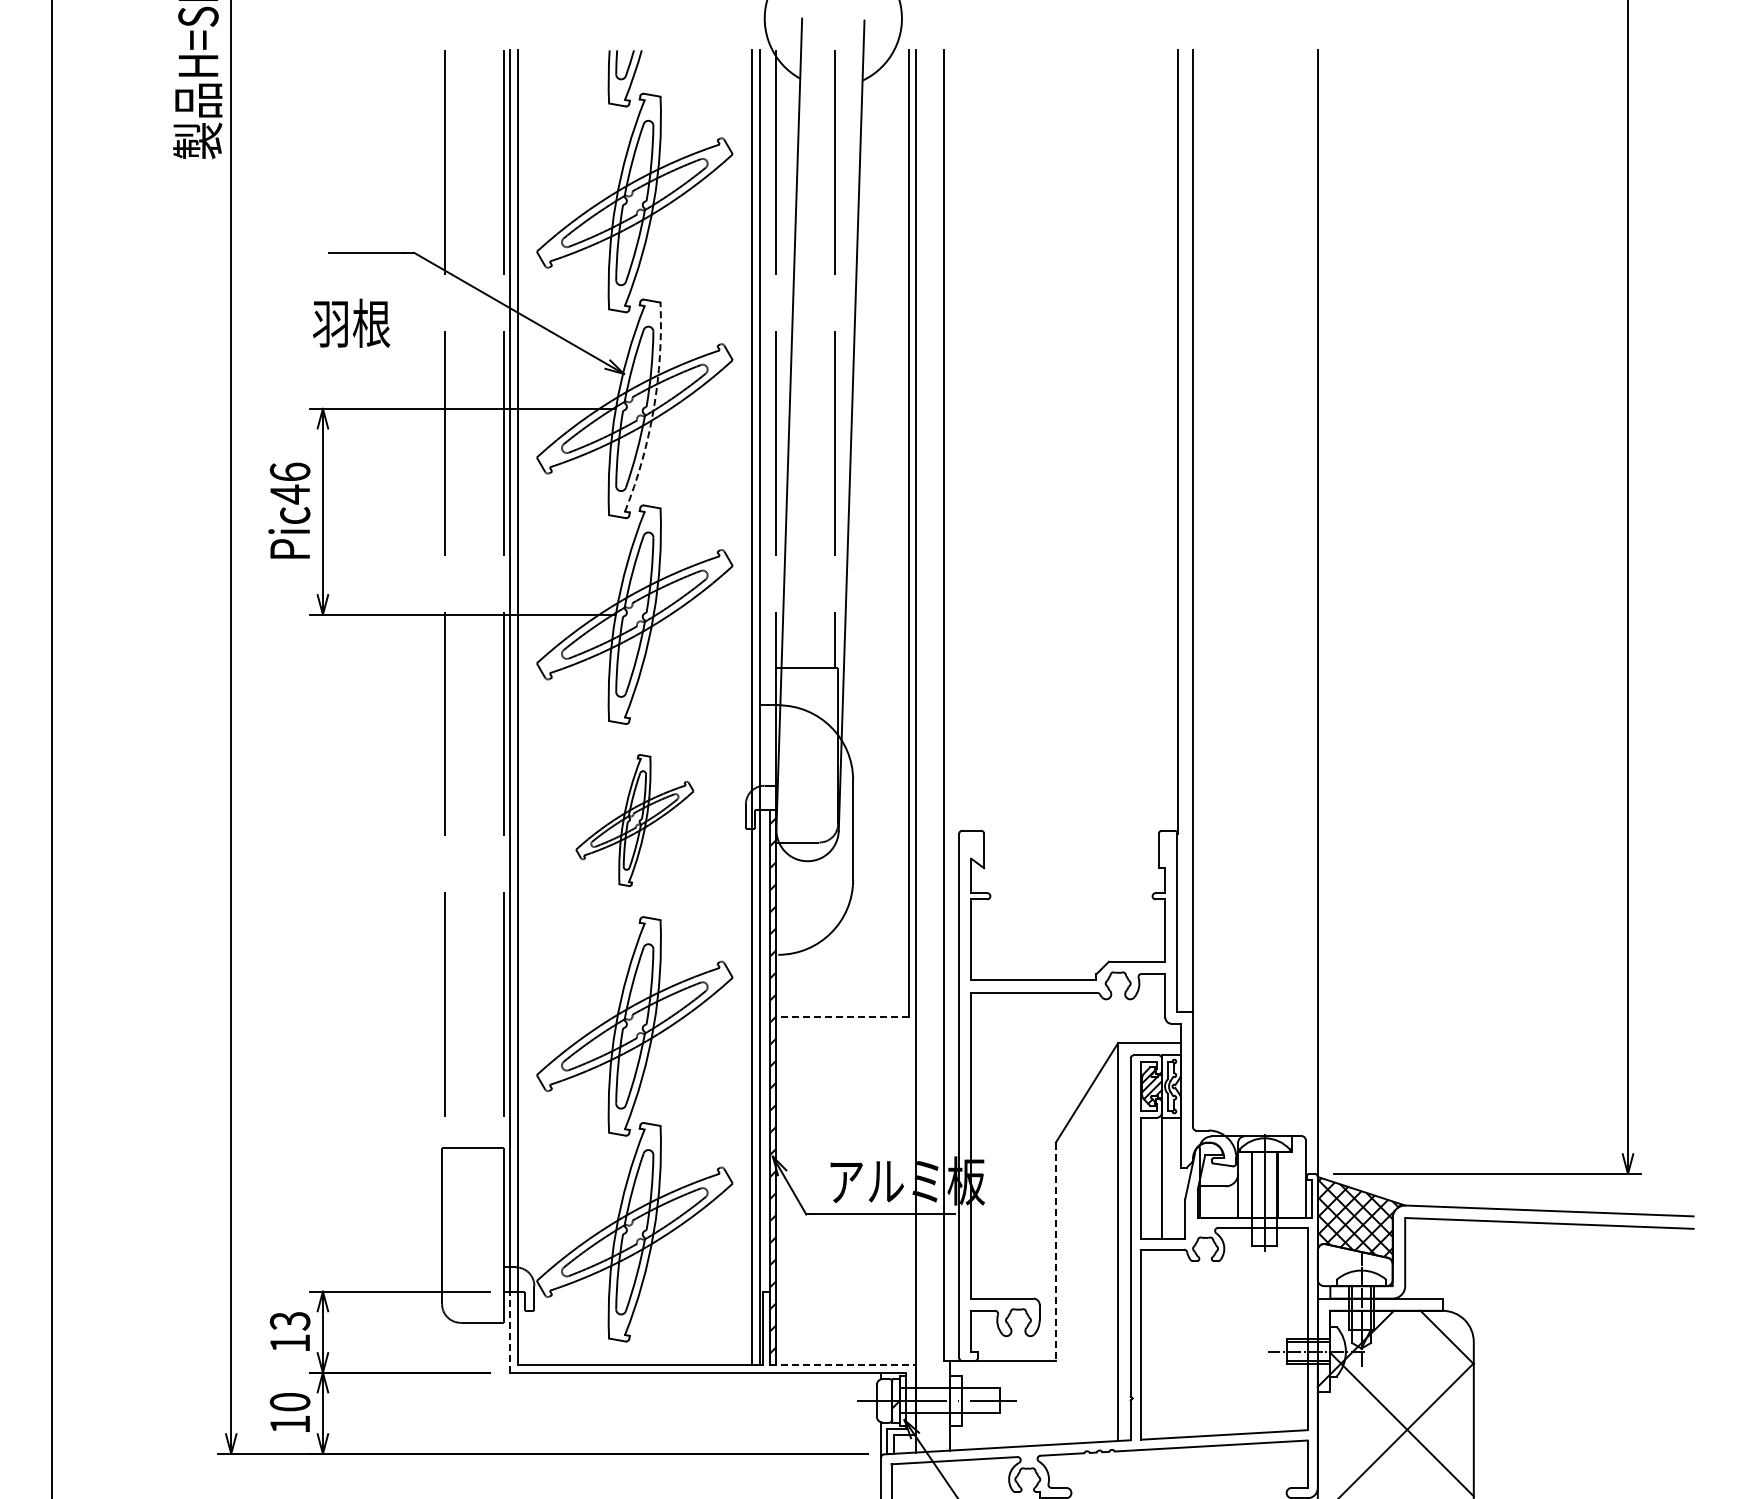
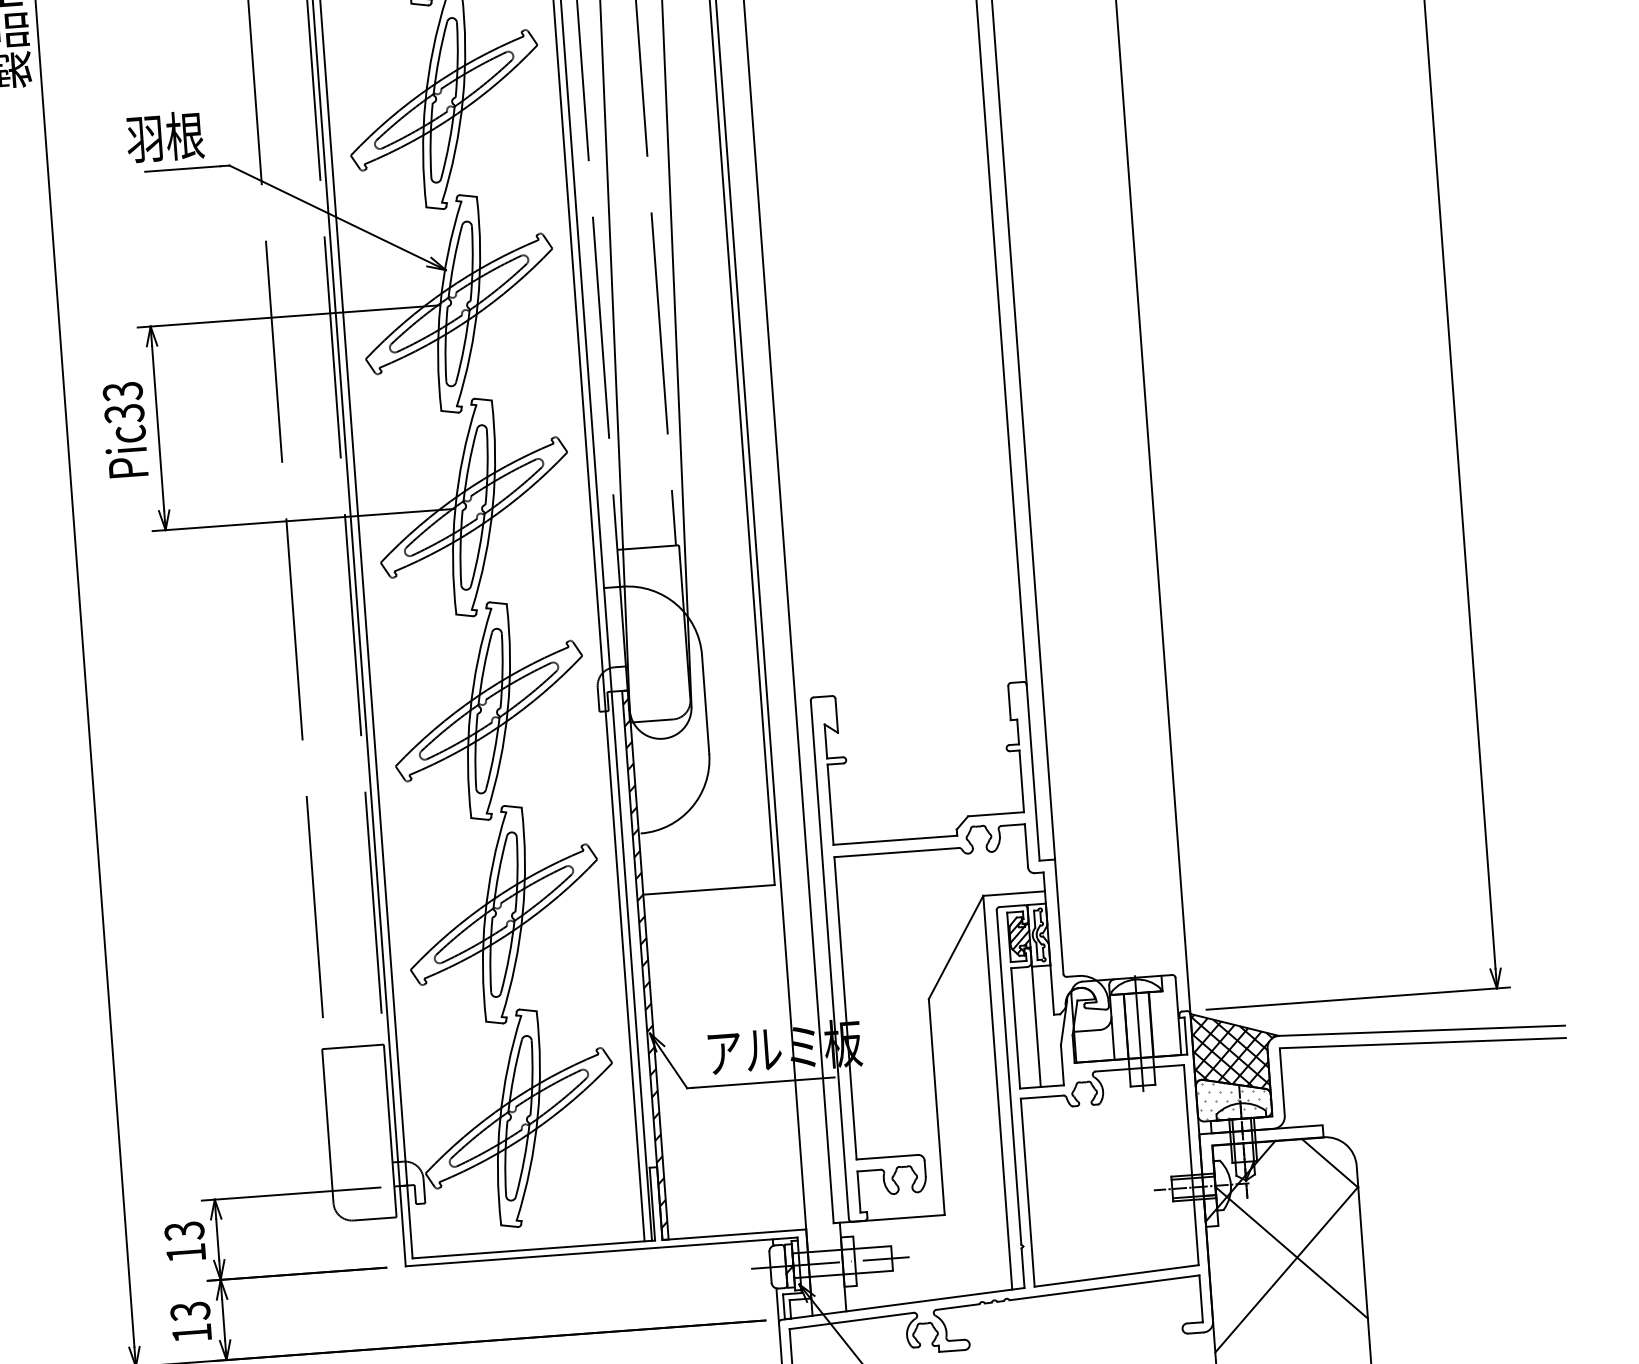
text: (351, 322) -> (165, 136), moved
arc: (653, 408) -> (477, 302), dashed -> solid
text: (289, 483) -> (123, 402), Pic46 -> Pic33
part: (634, 820) -> (488, 711), size x1.67
line: (842, 1016) -> (708, 889), dashed -> solid
line: (1055, 1252) -> (936, 1107), dashed -> solid
hatch: (1355, 1266) -> (1234, 1099), added
line: (510, 1332) -> (403, 1226), dashed -> solid
line: (842, 1365) -> (734, 1234), dashed -> solid
text: (290, 1402) -> (190, 1311), 10 -> 13

